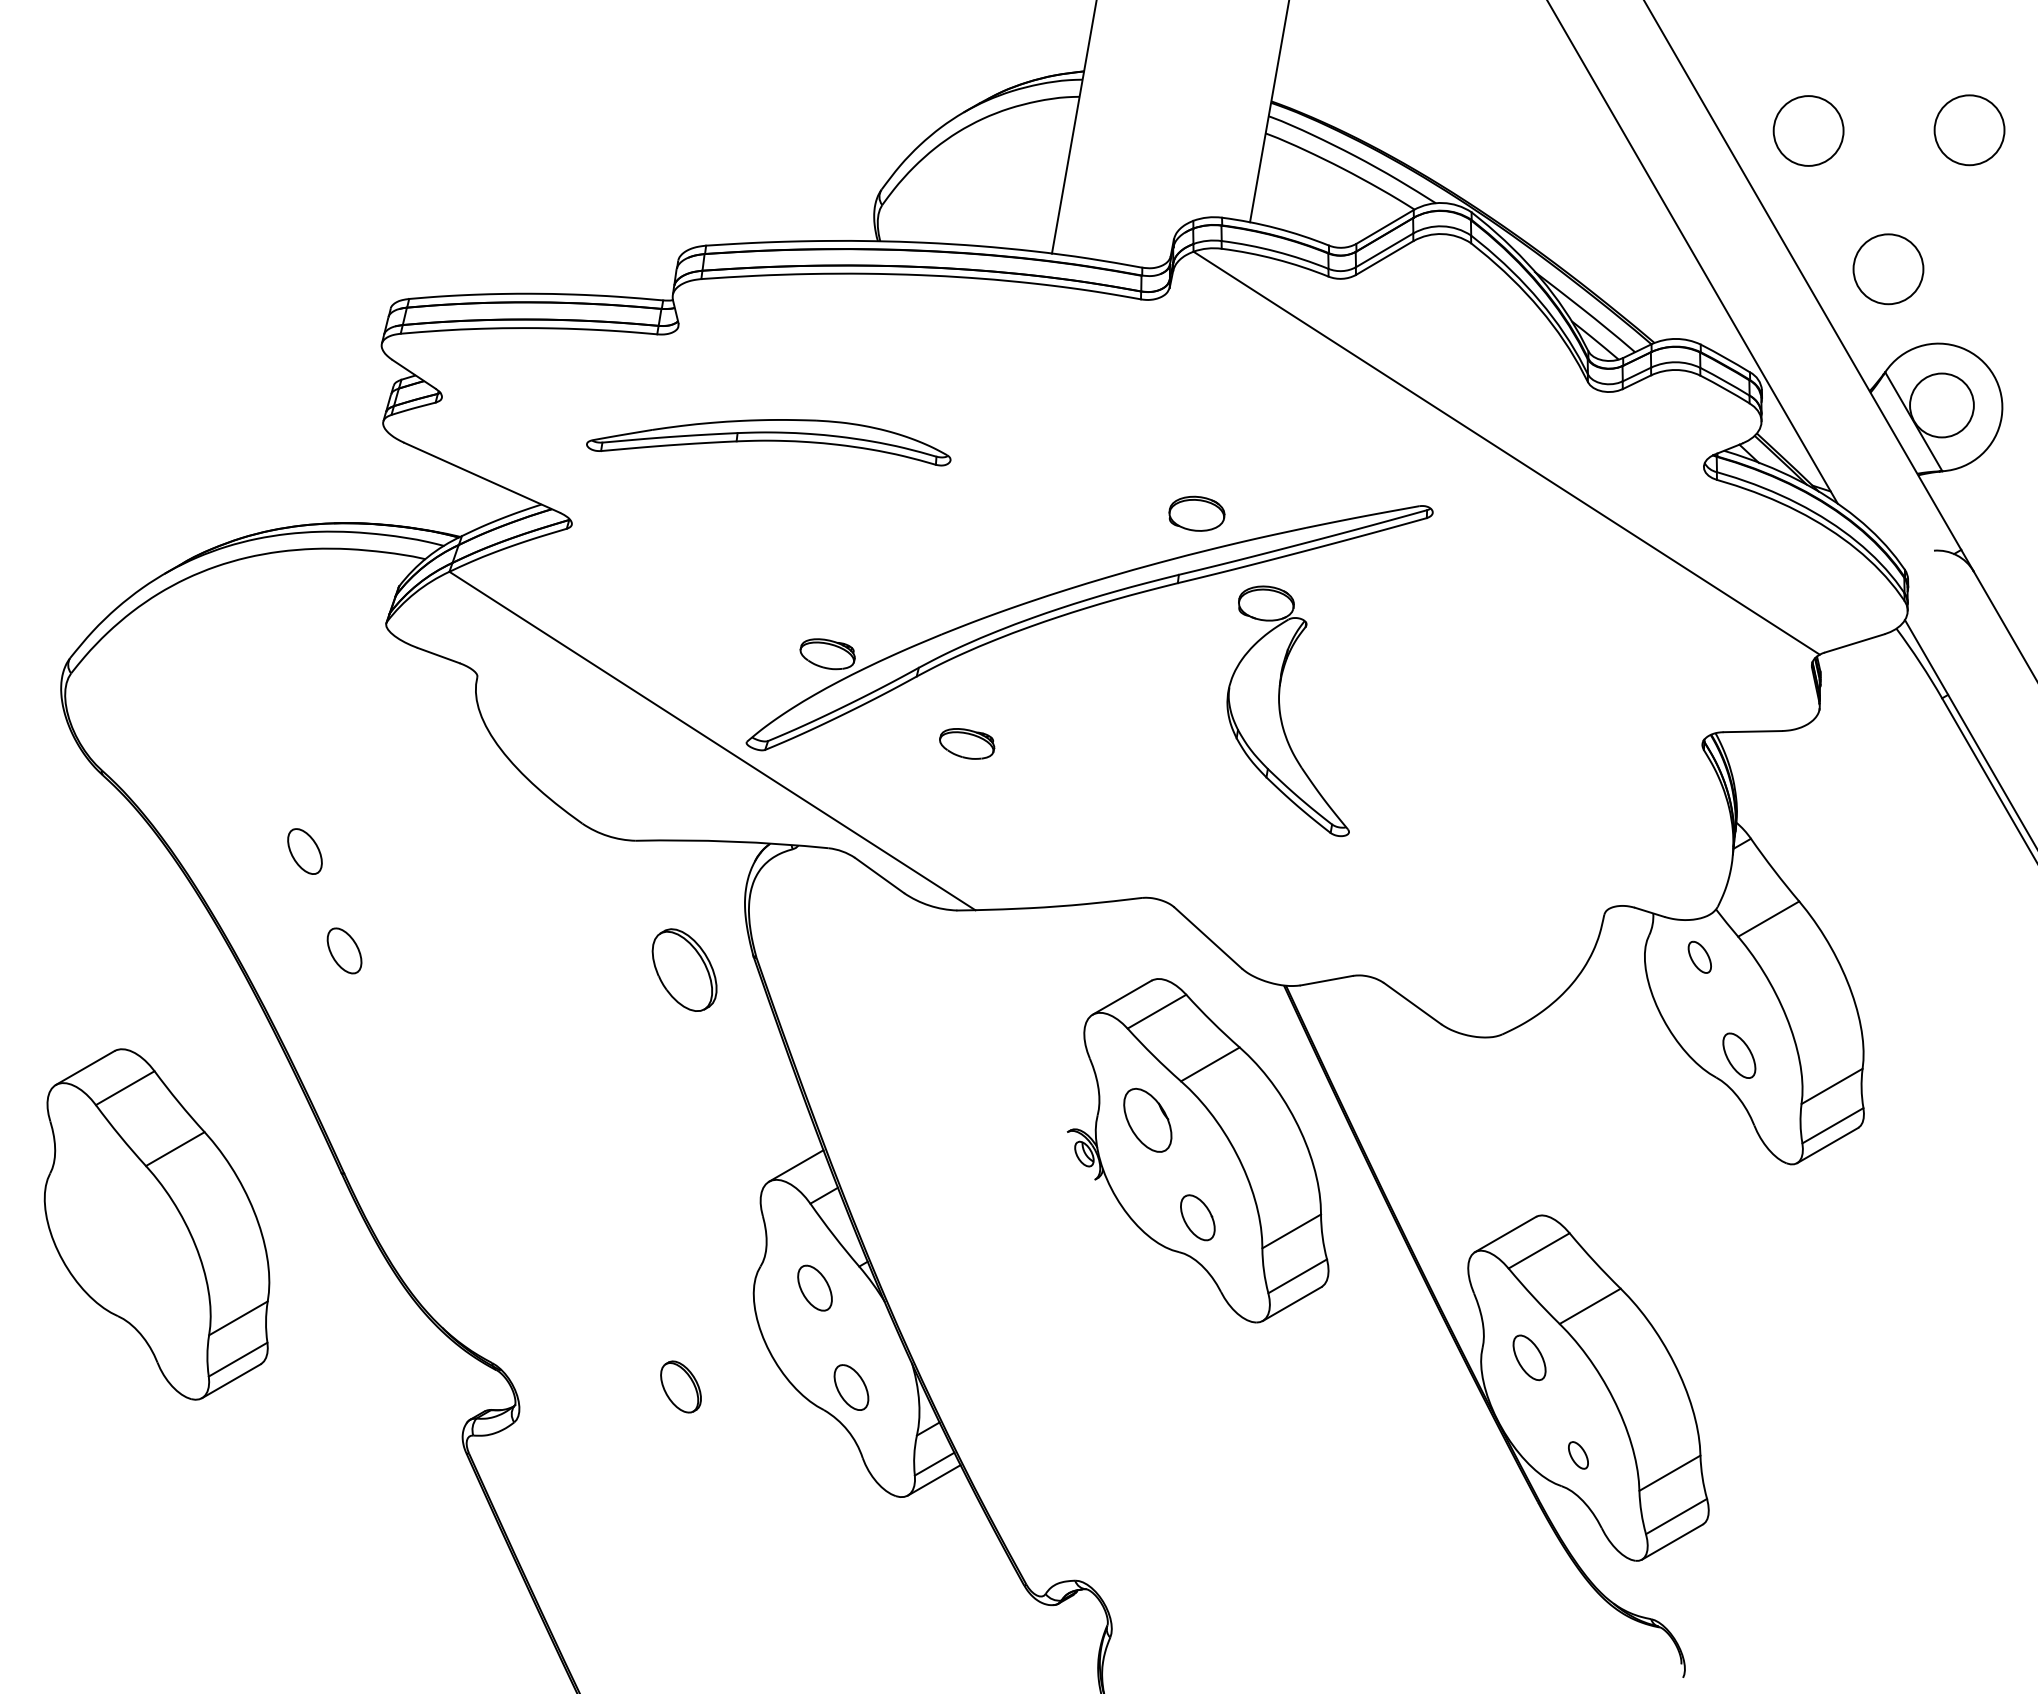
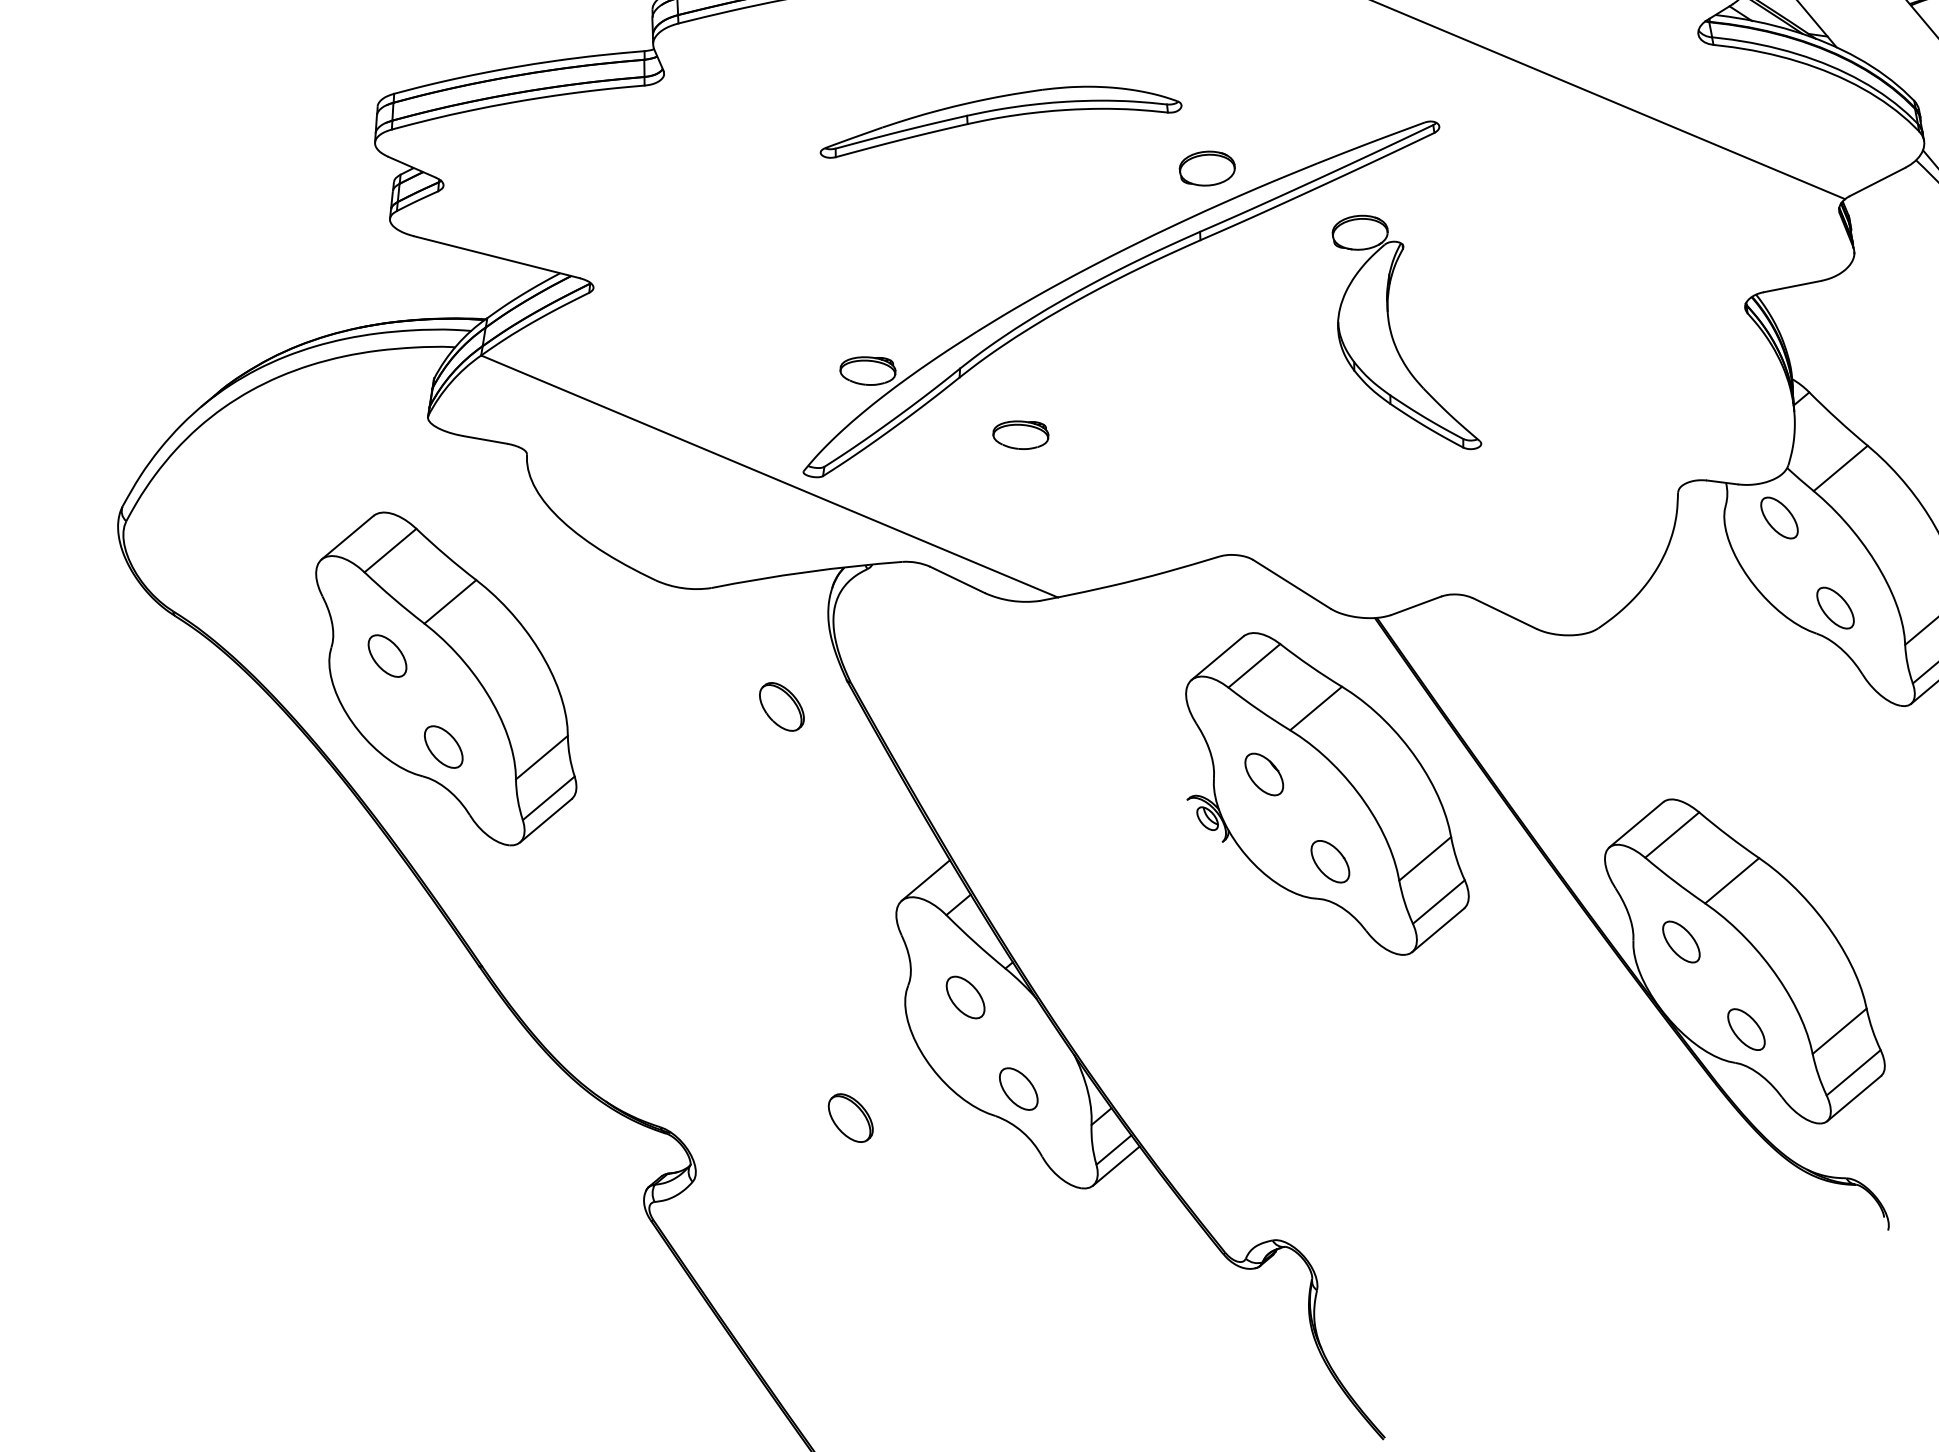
part: (768, 442) -> (999, 119), moved
part: (1281, 714) -> (1394, 339), moved
part: (1699, 957) -> (1779, 518), size x1.43
part: (684, 969) -> (781, 706), size x0.62
part: (1147, 1120) -> (1263, 774), size x0.71
part: (156, 1224) -> (444, 679), moved
part: (1578, 1455) -> (1746, 1029), size x1.67

